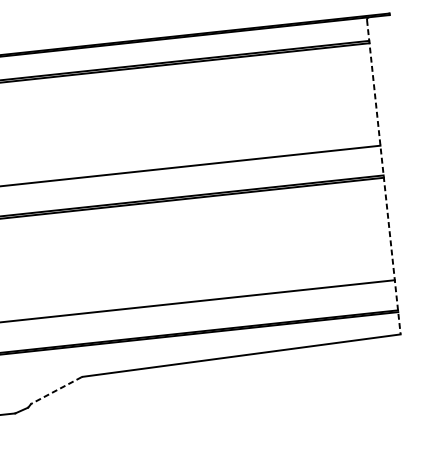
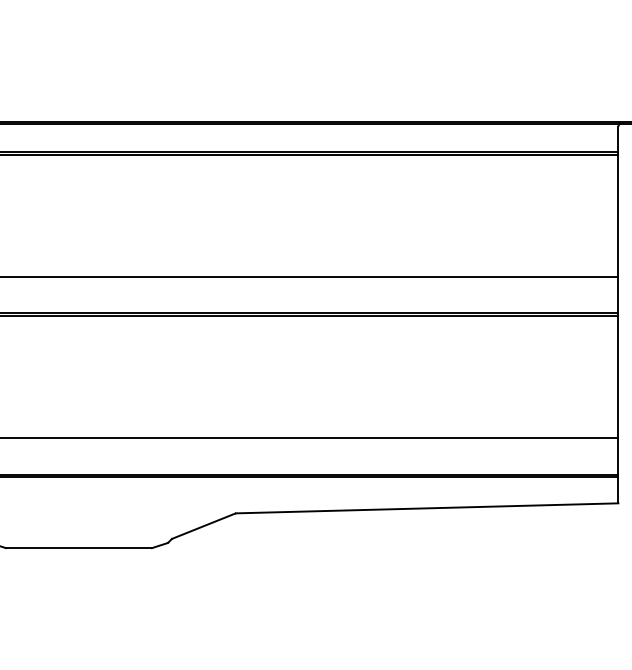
line: (383, 177) -> (618, 315), dashed -> solid
line: (56, 390) -> (203, 526), dashed -> solid

